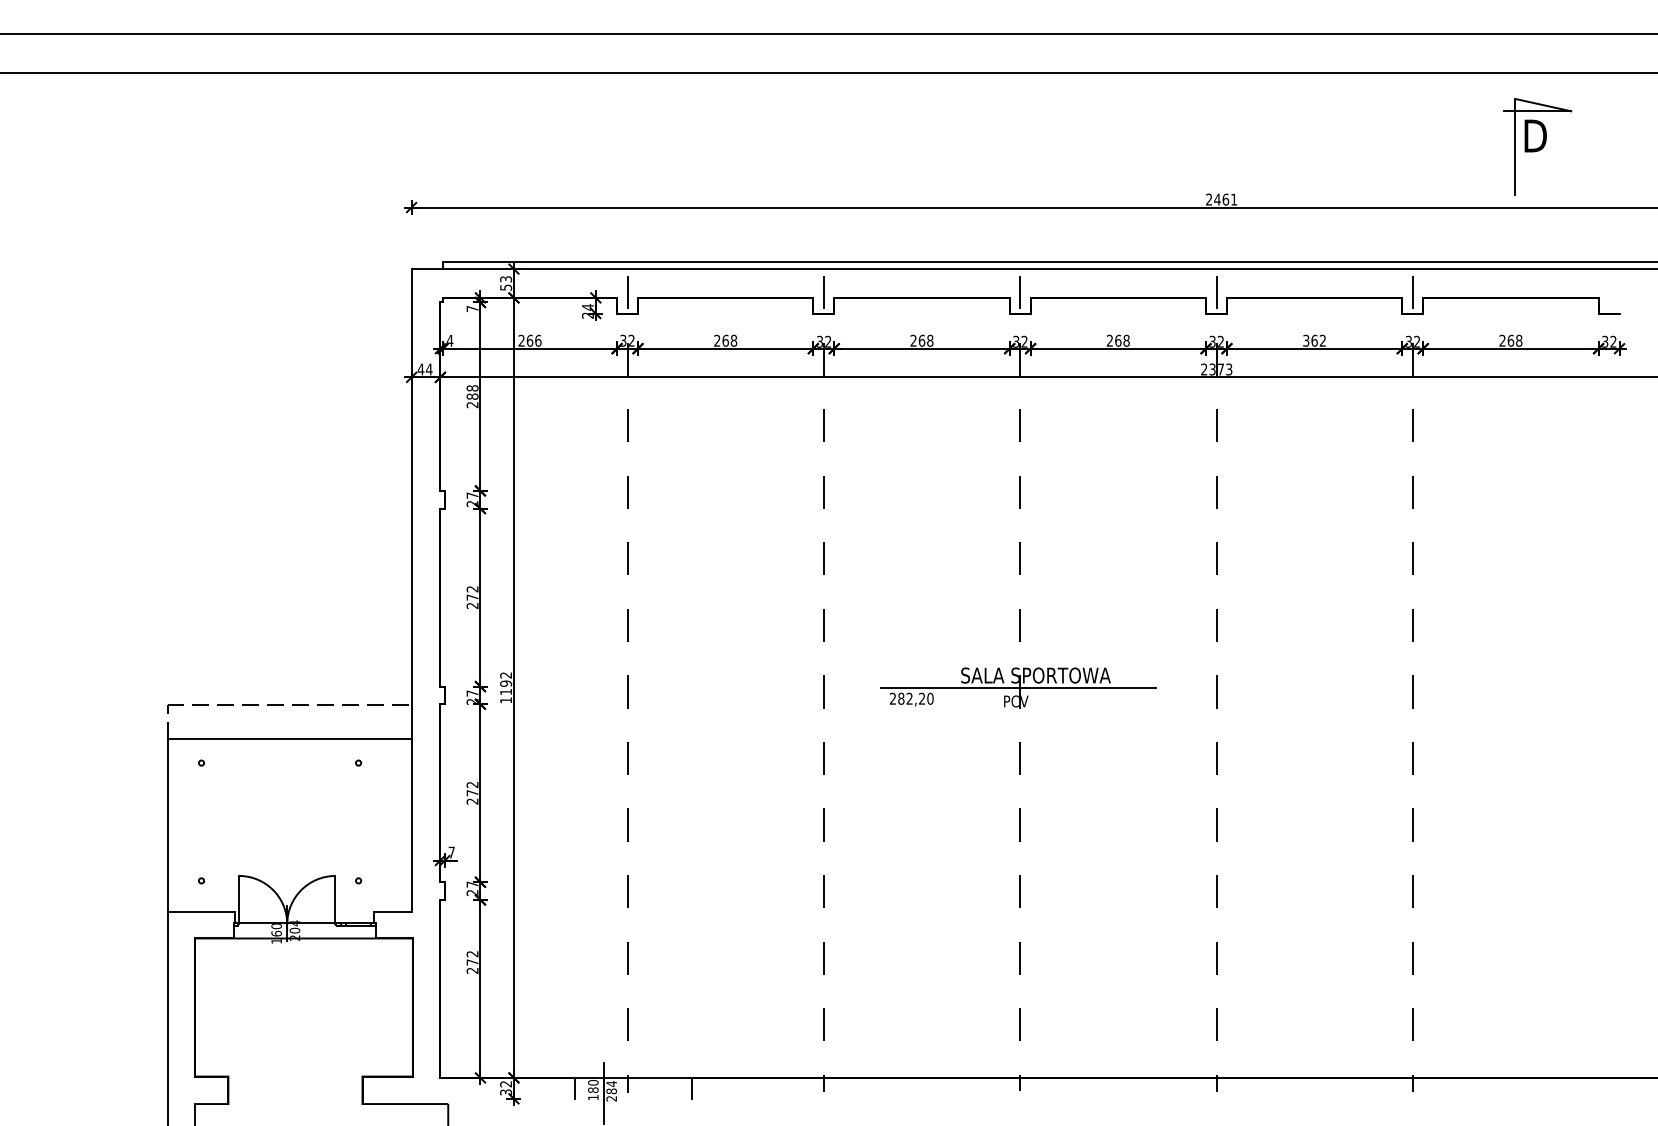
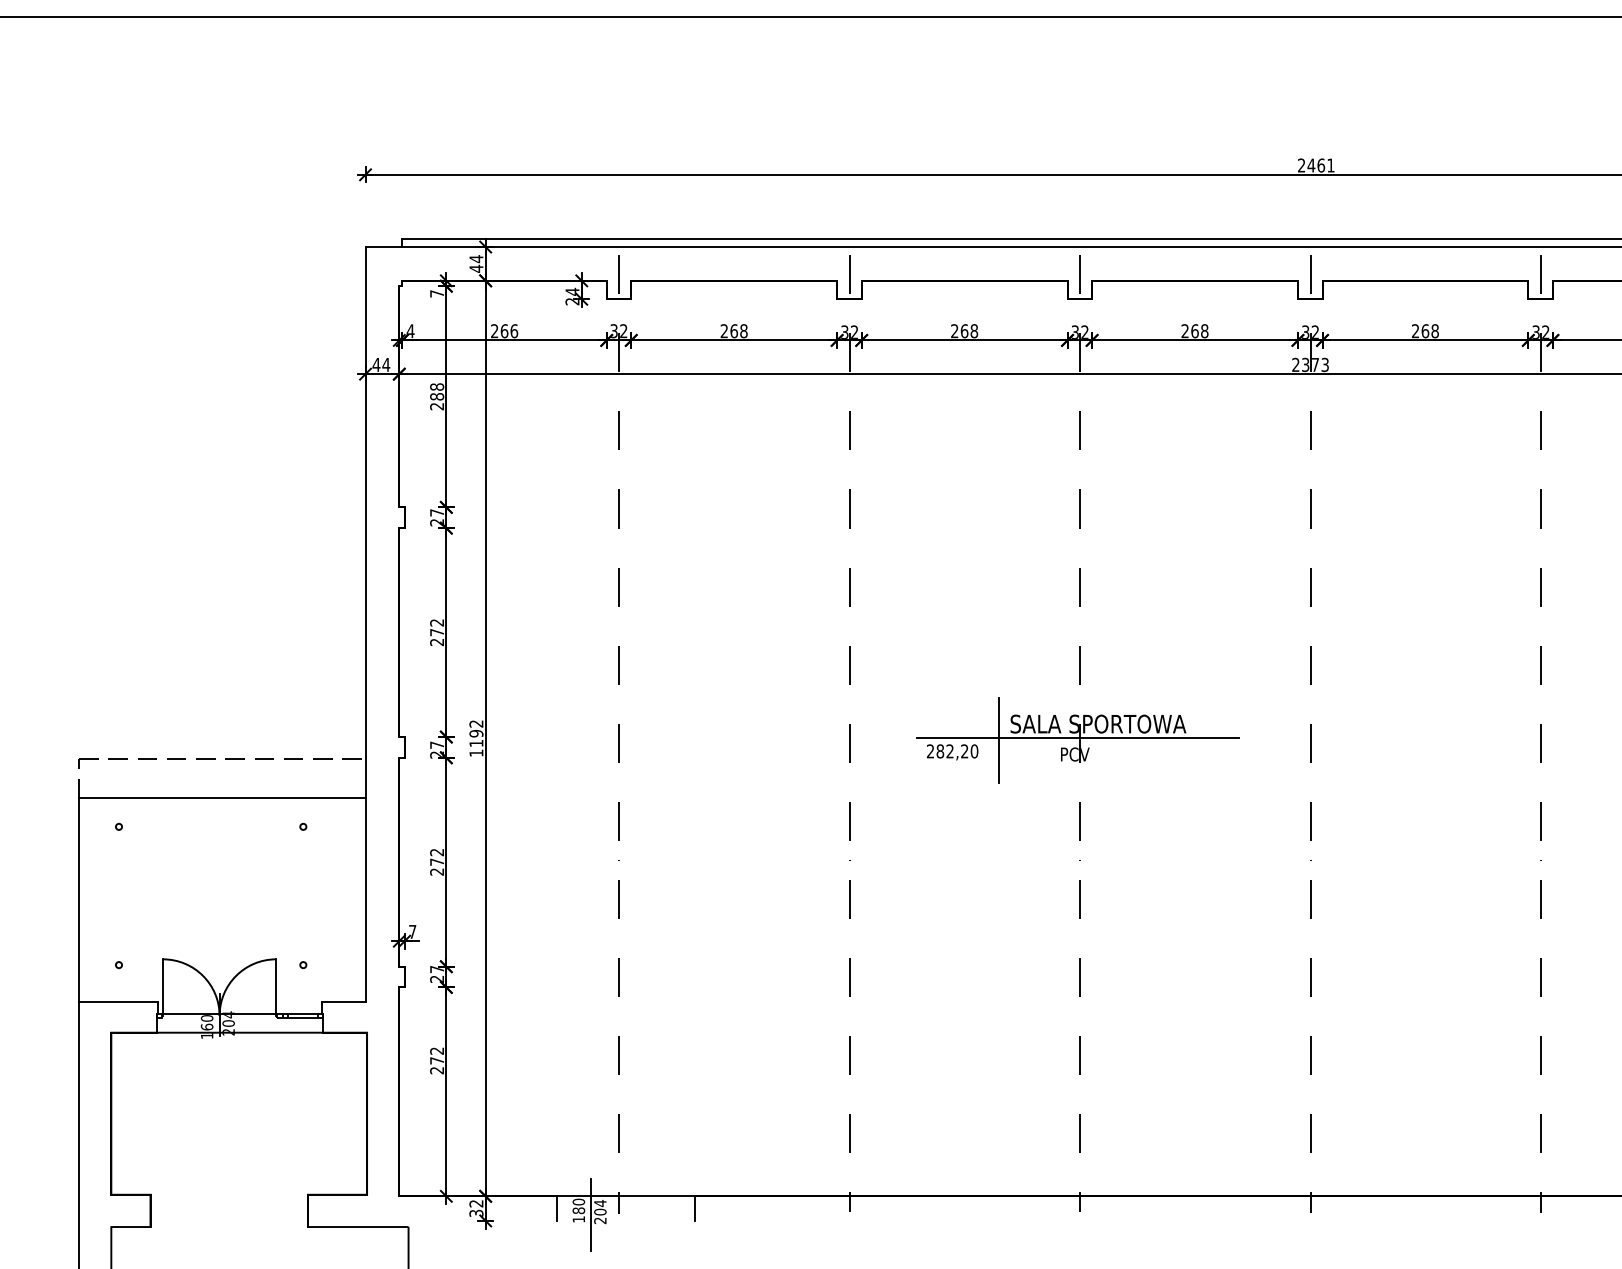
text: (506, 283) -> (476, 263), 53 -> 44
text: (1314, 340) -> (1425, 330), 362 -> 268
line: (951, 688) -> (999, 739), added
text: (611, 1091) -> (600, 1212), 284 -> 204

